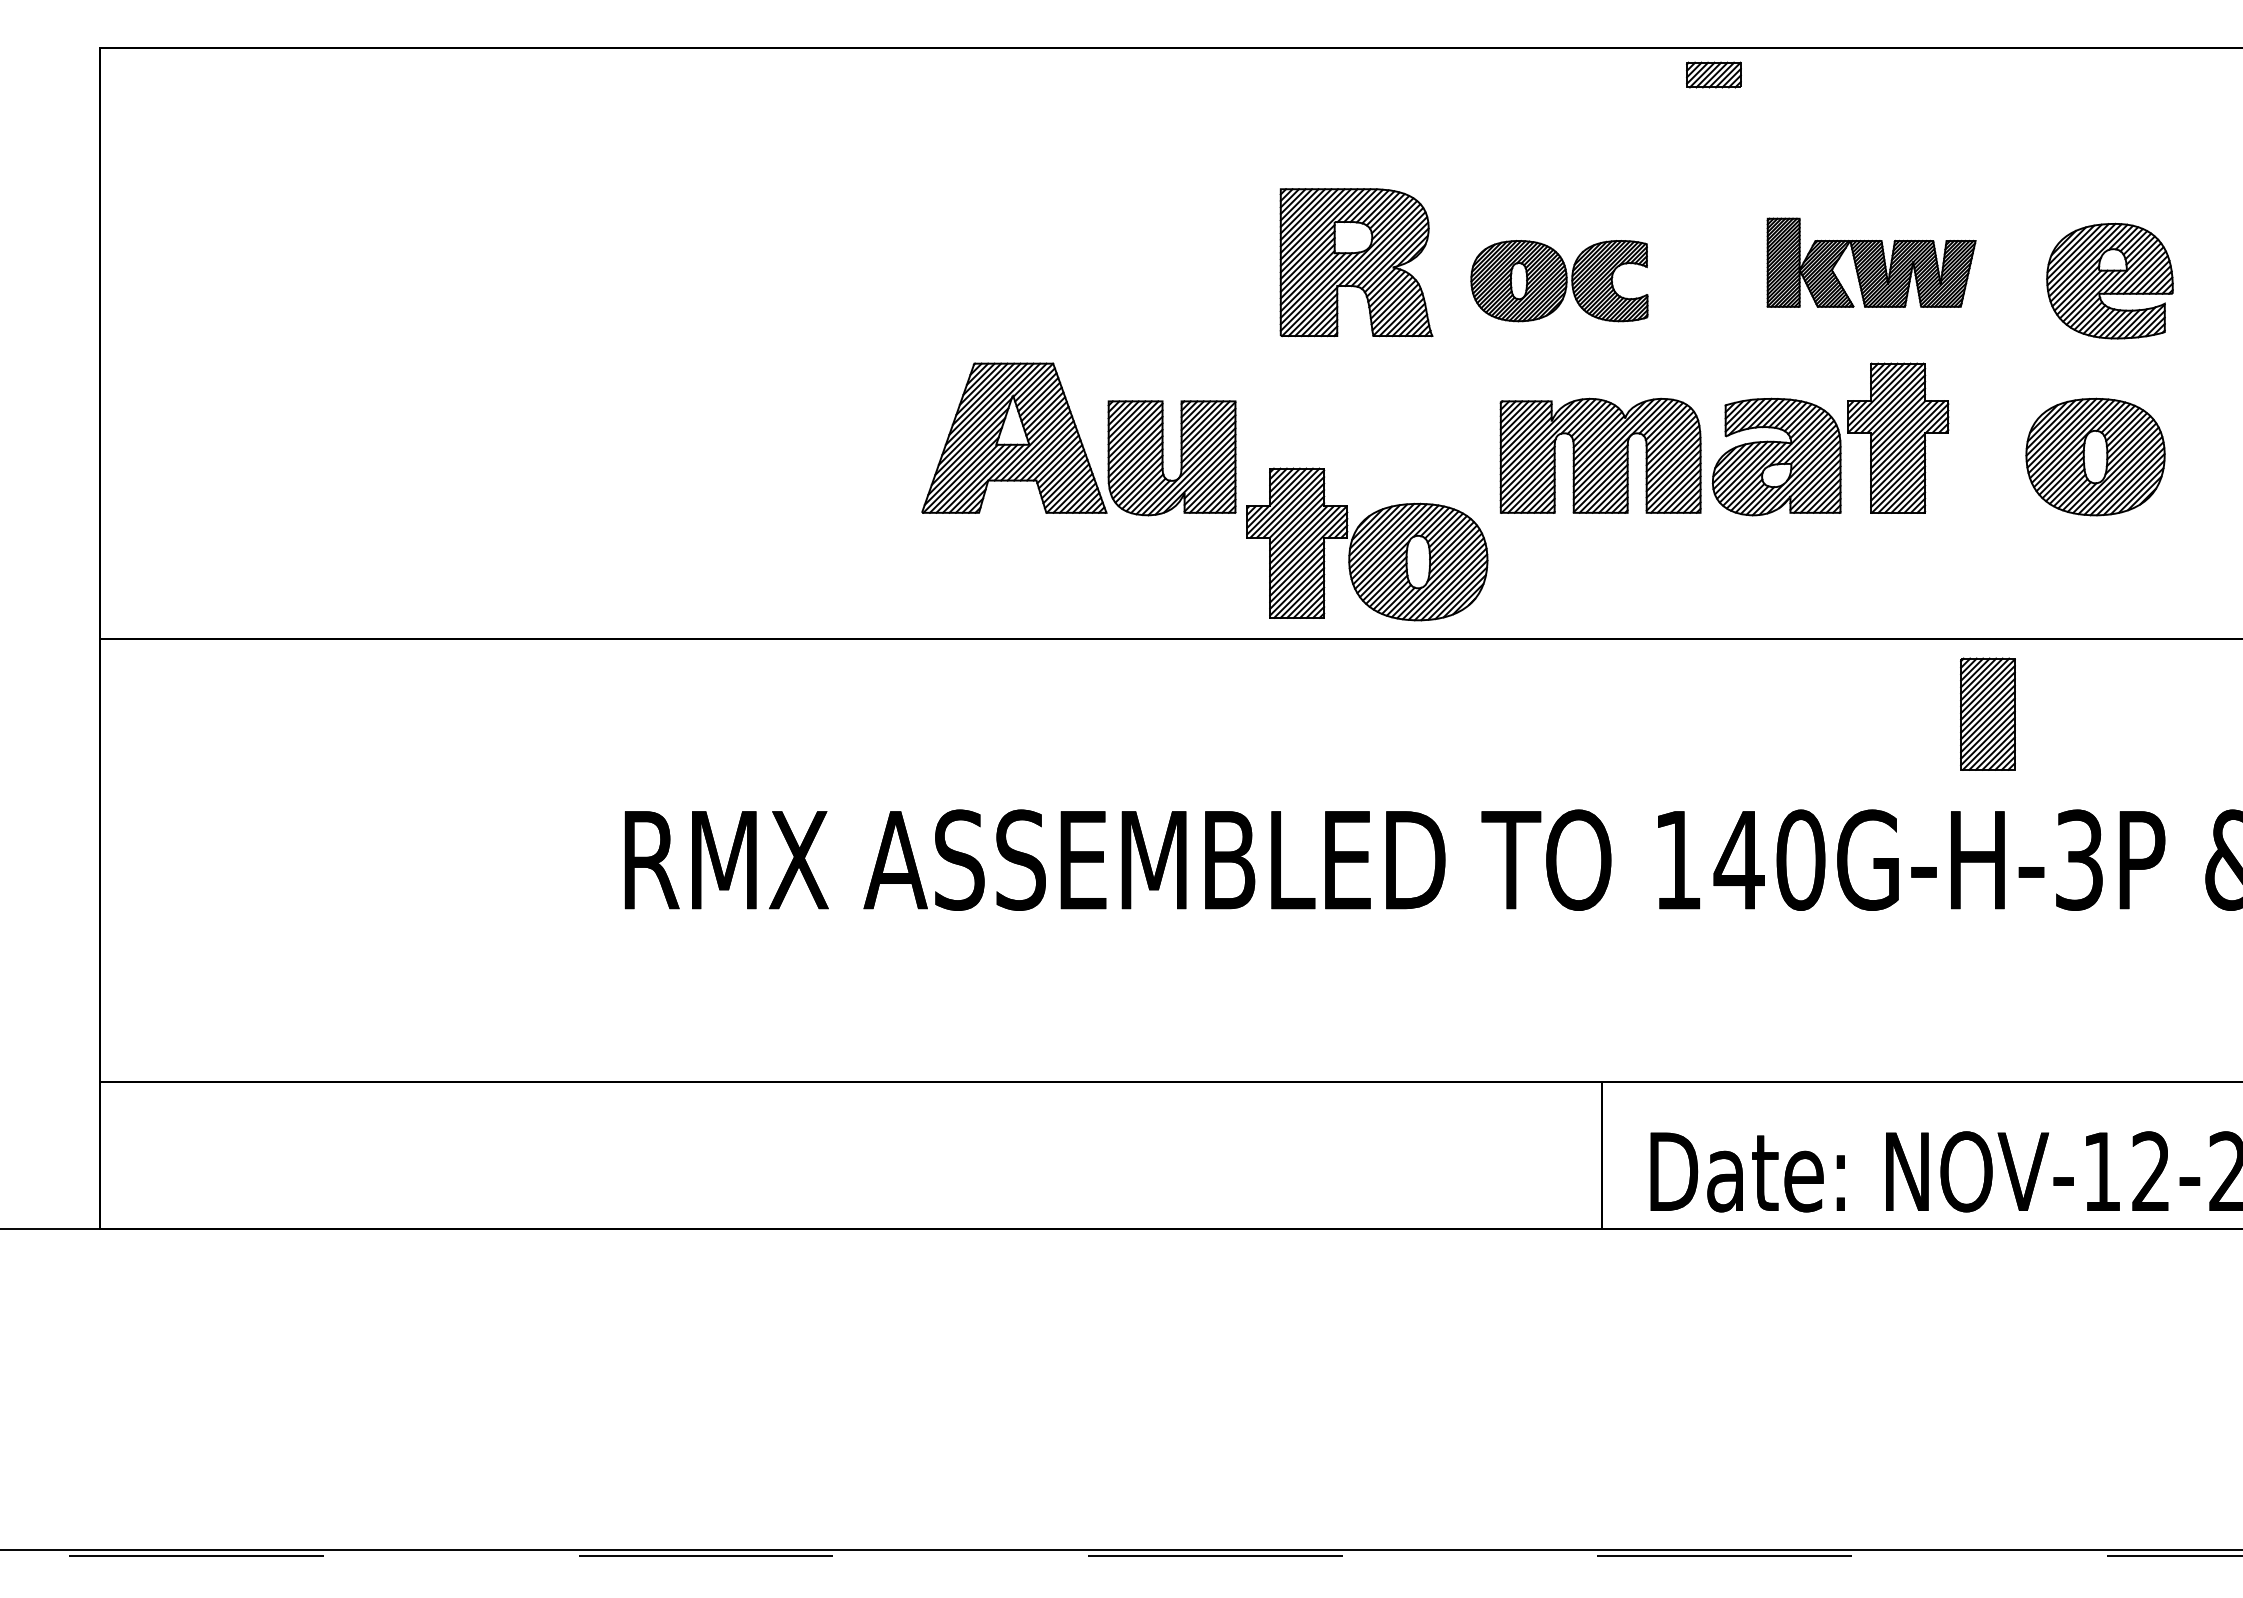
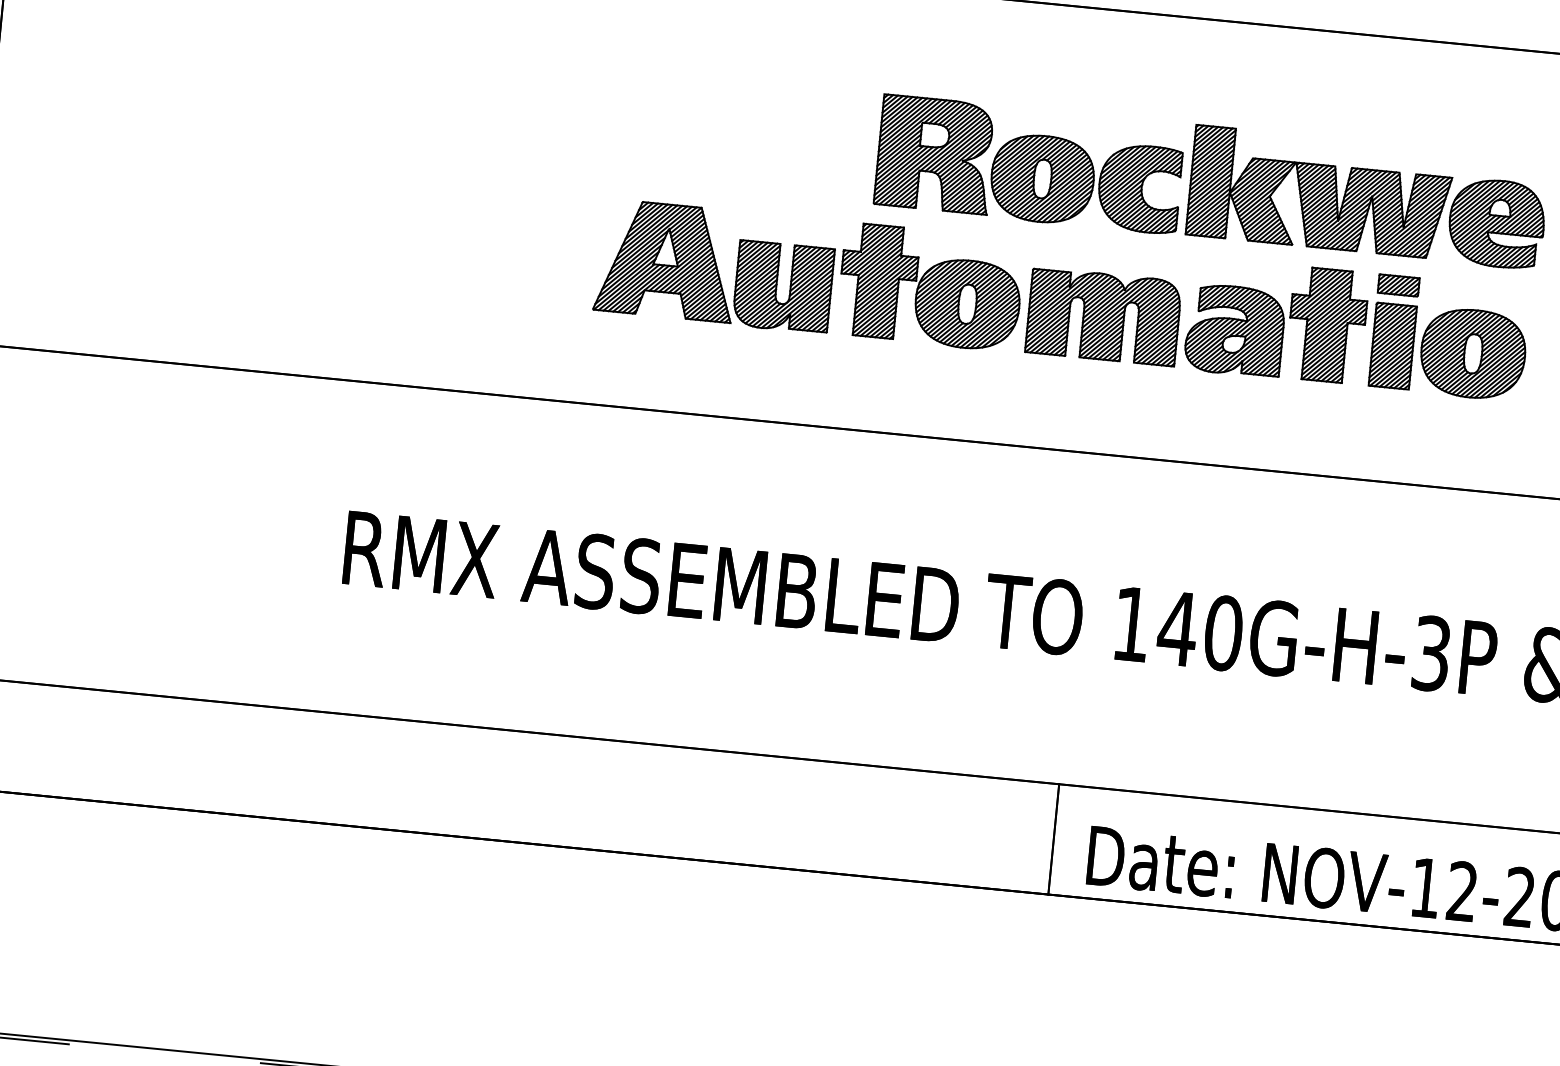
part: (1713, 74) -> (1398, 285), moved
part: (1871, 262) -> (1320, 192), size x1.67
part: (1559, 280) -> (1085, 182), size x1.43
part: (1367, 544) -> (930, 287), moved
part: (1987, 713) -> (1392, 345), moved

